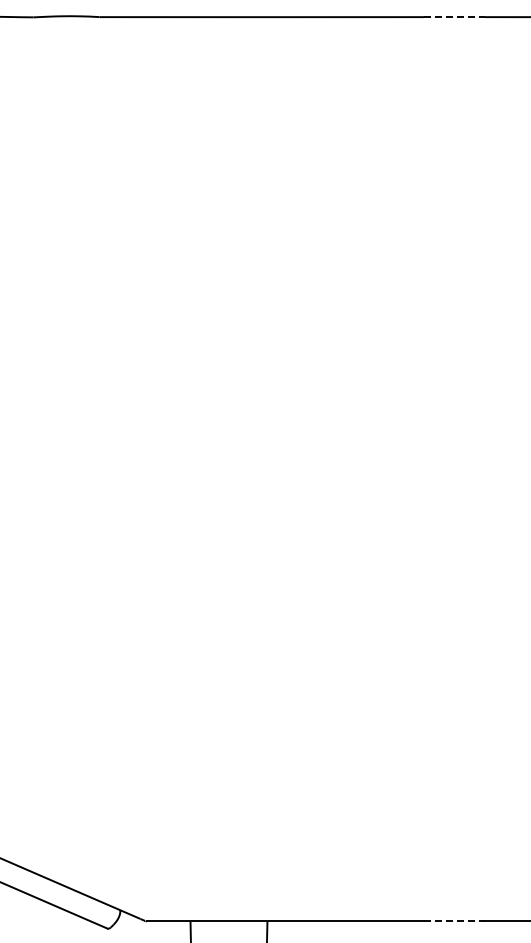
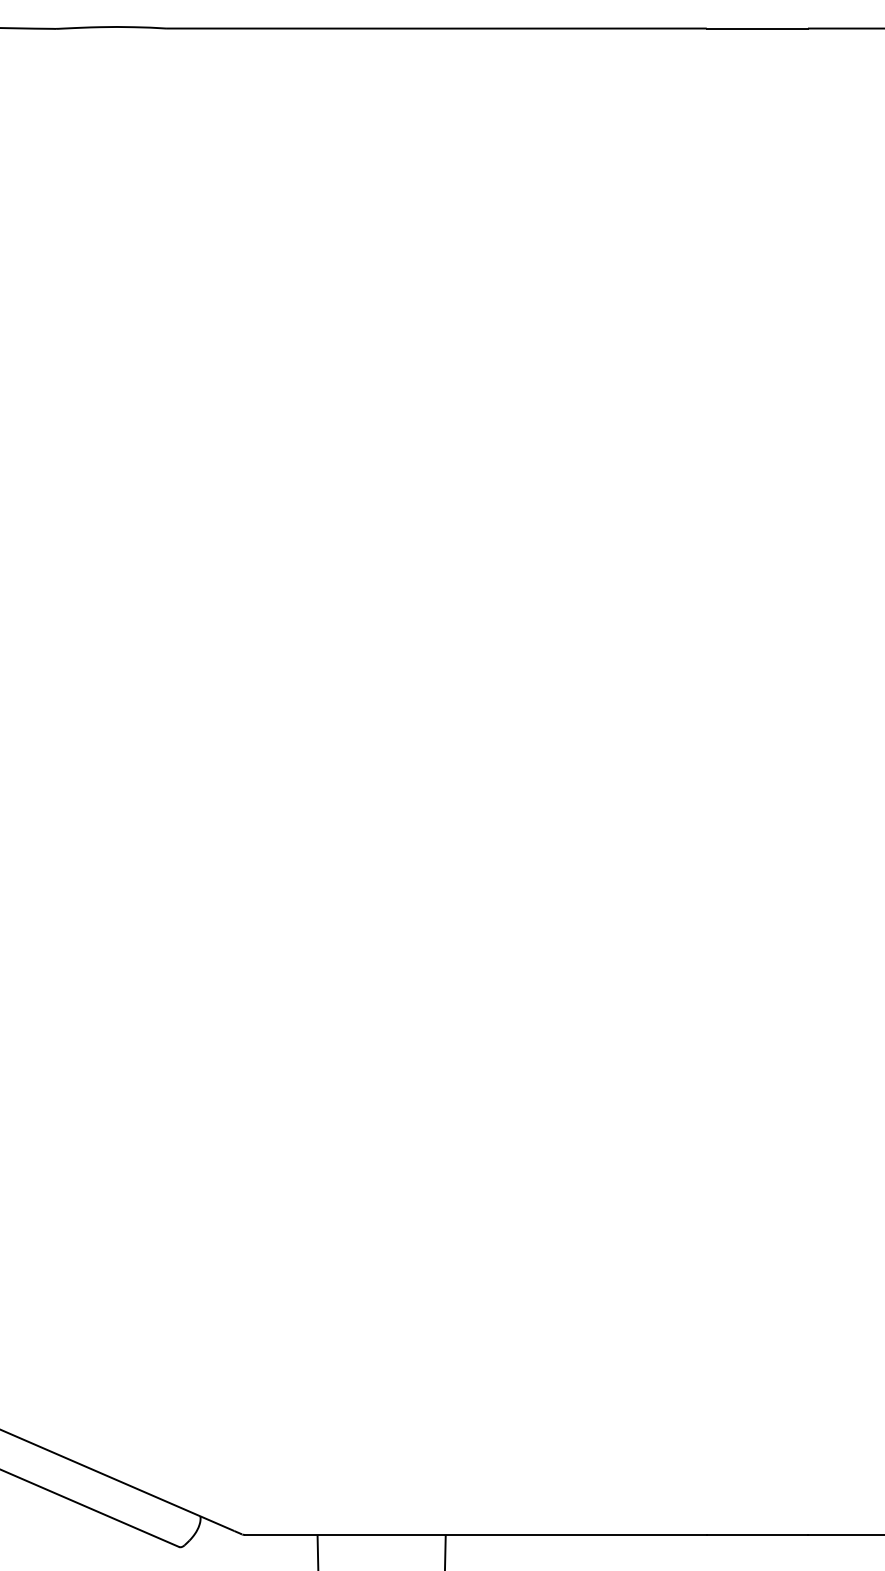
line: (454, 17) -> (757, 29), dashed -> solid
line: (454, 921) -> (757, 1535), dashed -> solid

